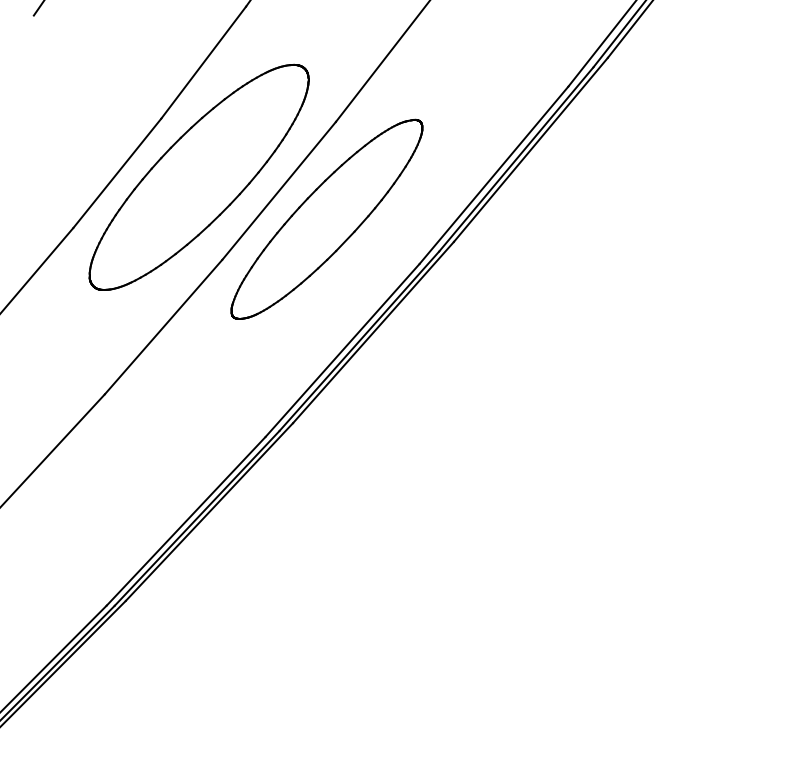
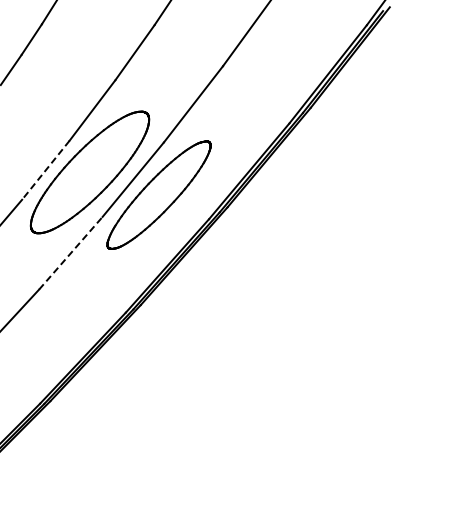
line: (116, 173) -> (45, 170), solid -> dashed
line: (164, 325) -> (71, 252), solid -> dashed

